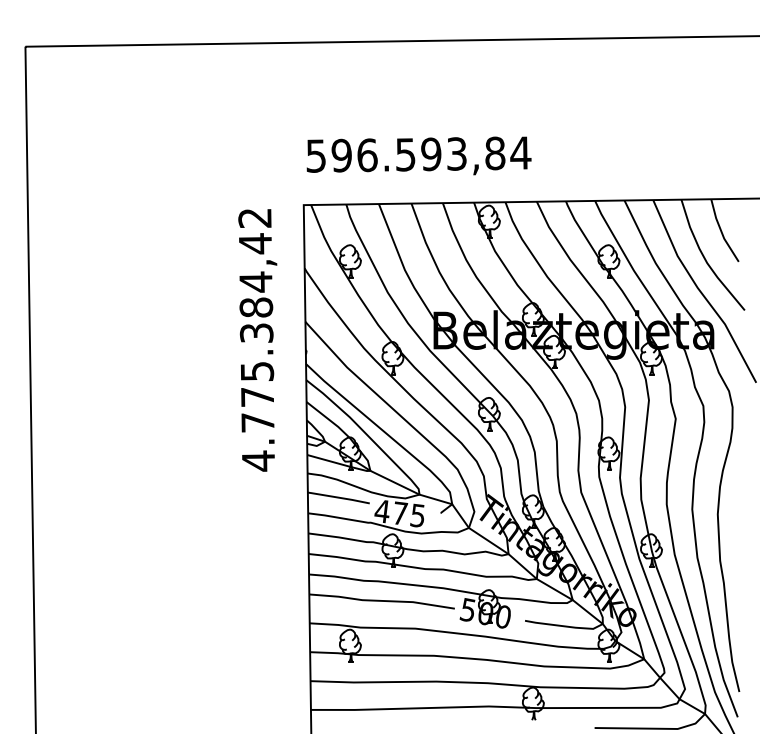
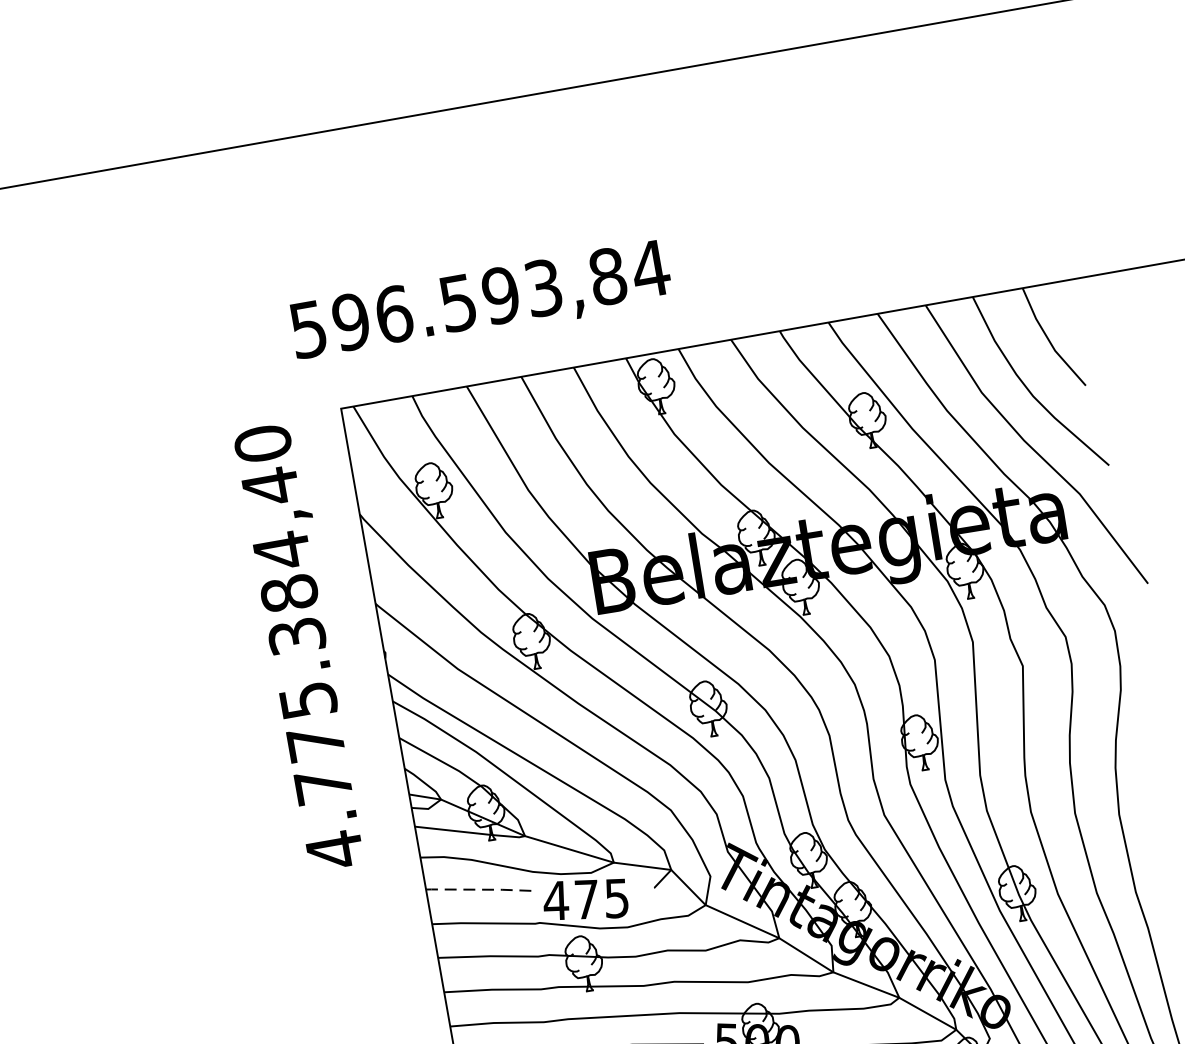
text: (418, 155) -> (479, 300), moved
text: (254, 218) -> (262, 444), 4.775.384,42 -> 4.775.384,40
line: (339, 497) -> (480, 889), solid -> dashed

